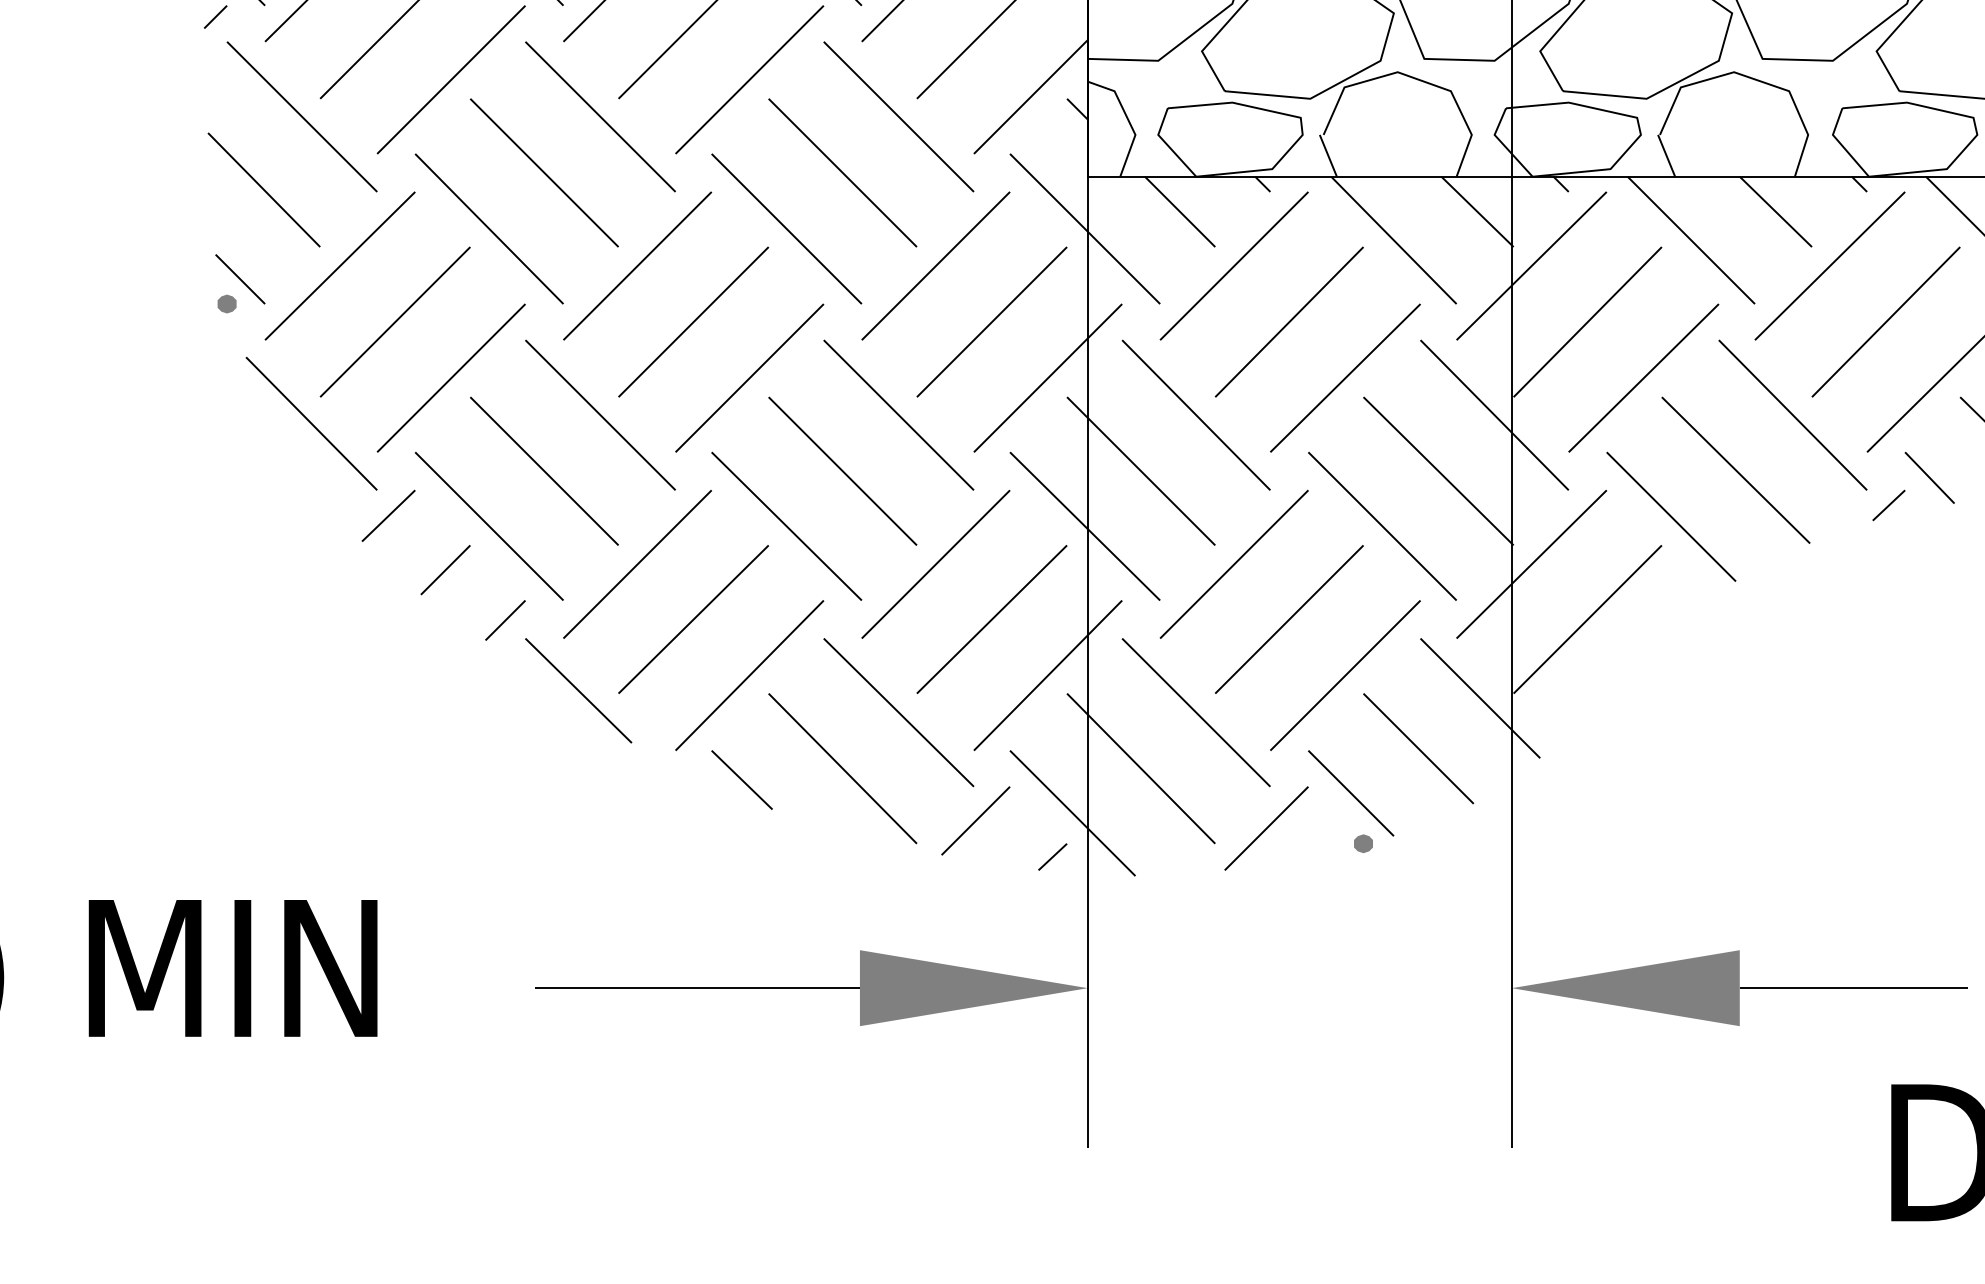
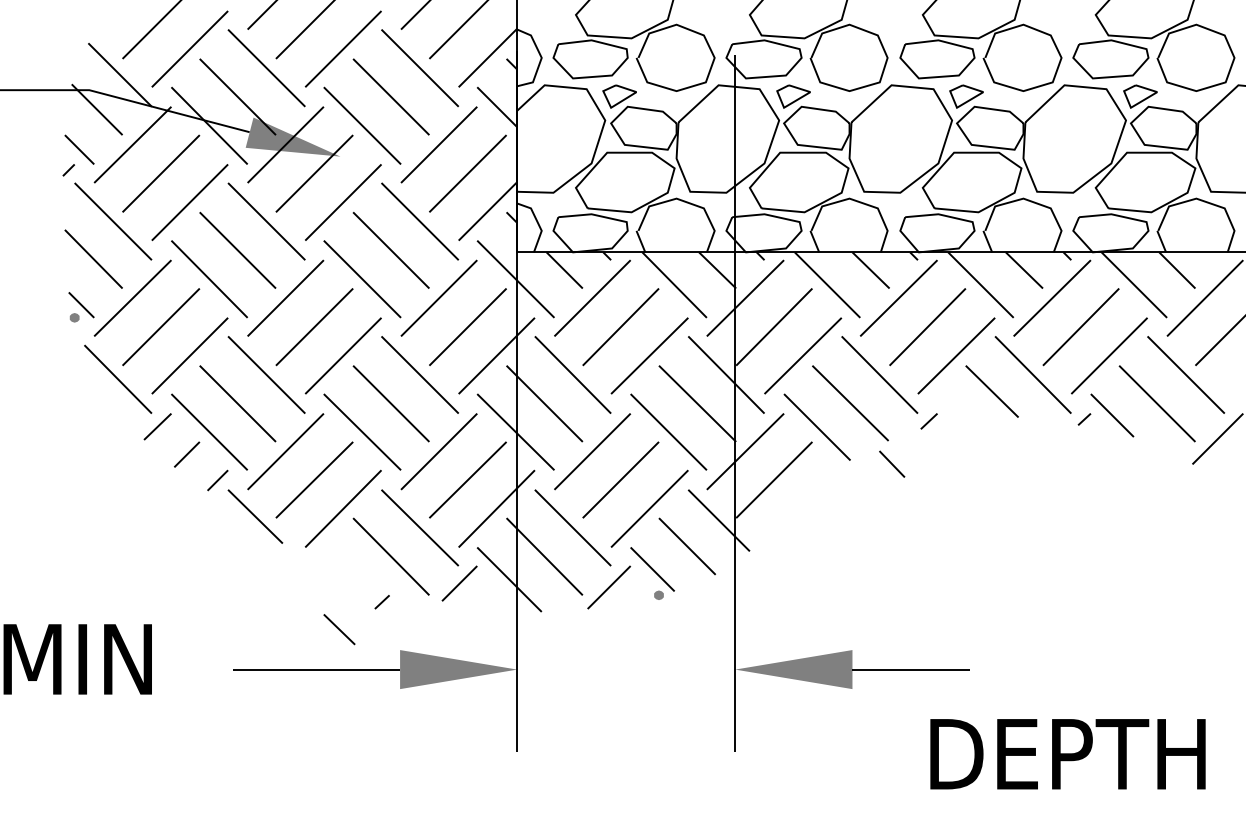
line: (1930, 476) -> (892, 463), moved
line: (742, 779) -> (339, 629), moved
line: (1051, 857) -> (381, 602), moved

